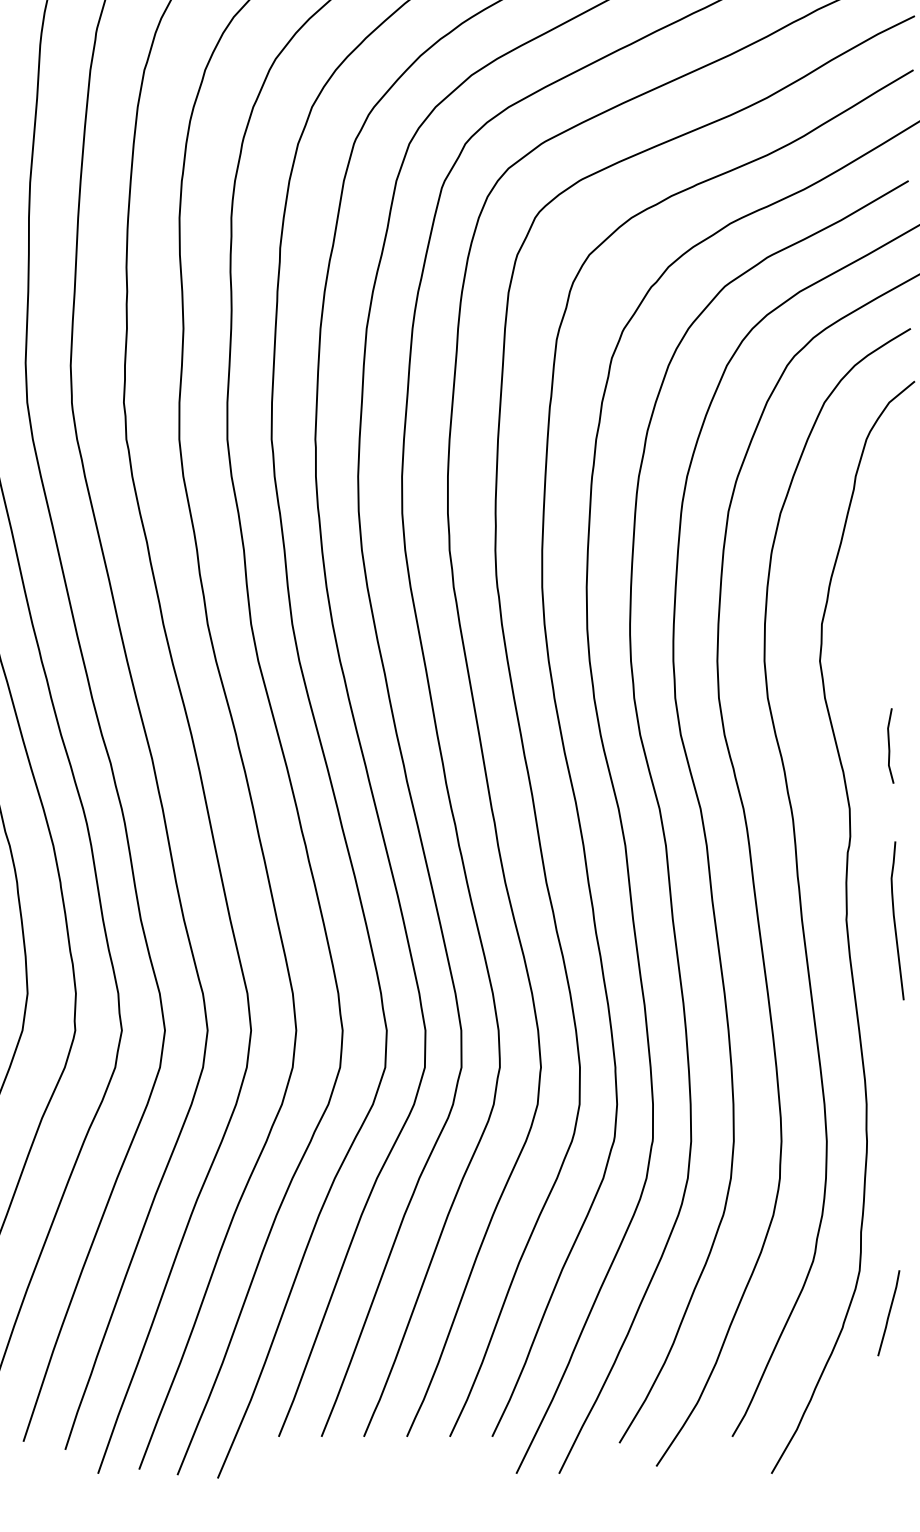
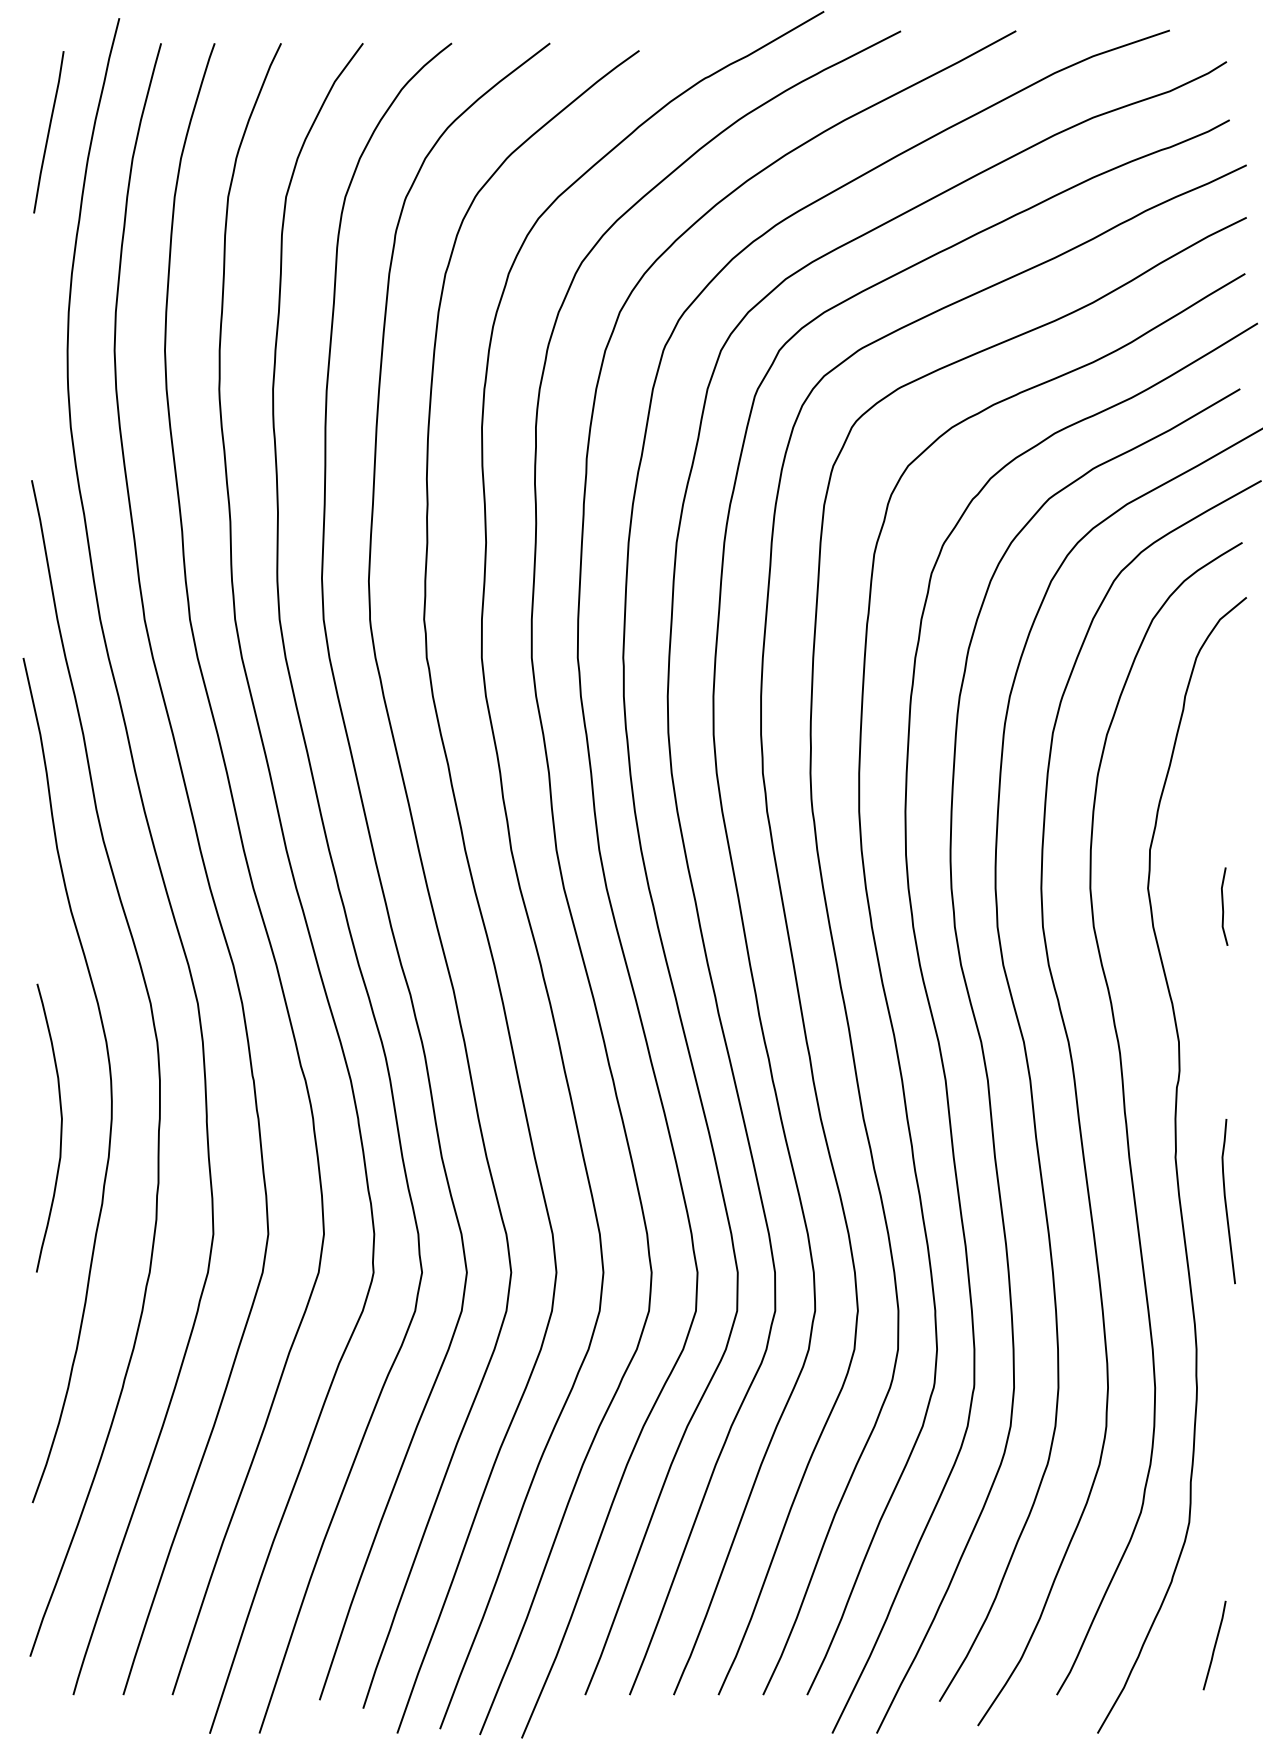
line: (889, 745) -> (1223, 906), moved
curve: (895, 920) -> (1226, 1201), moved
line: (888, 1313) -> (1214, 1645), moved

